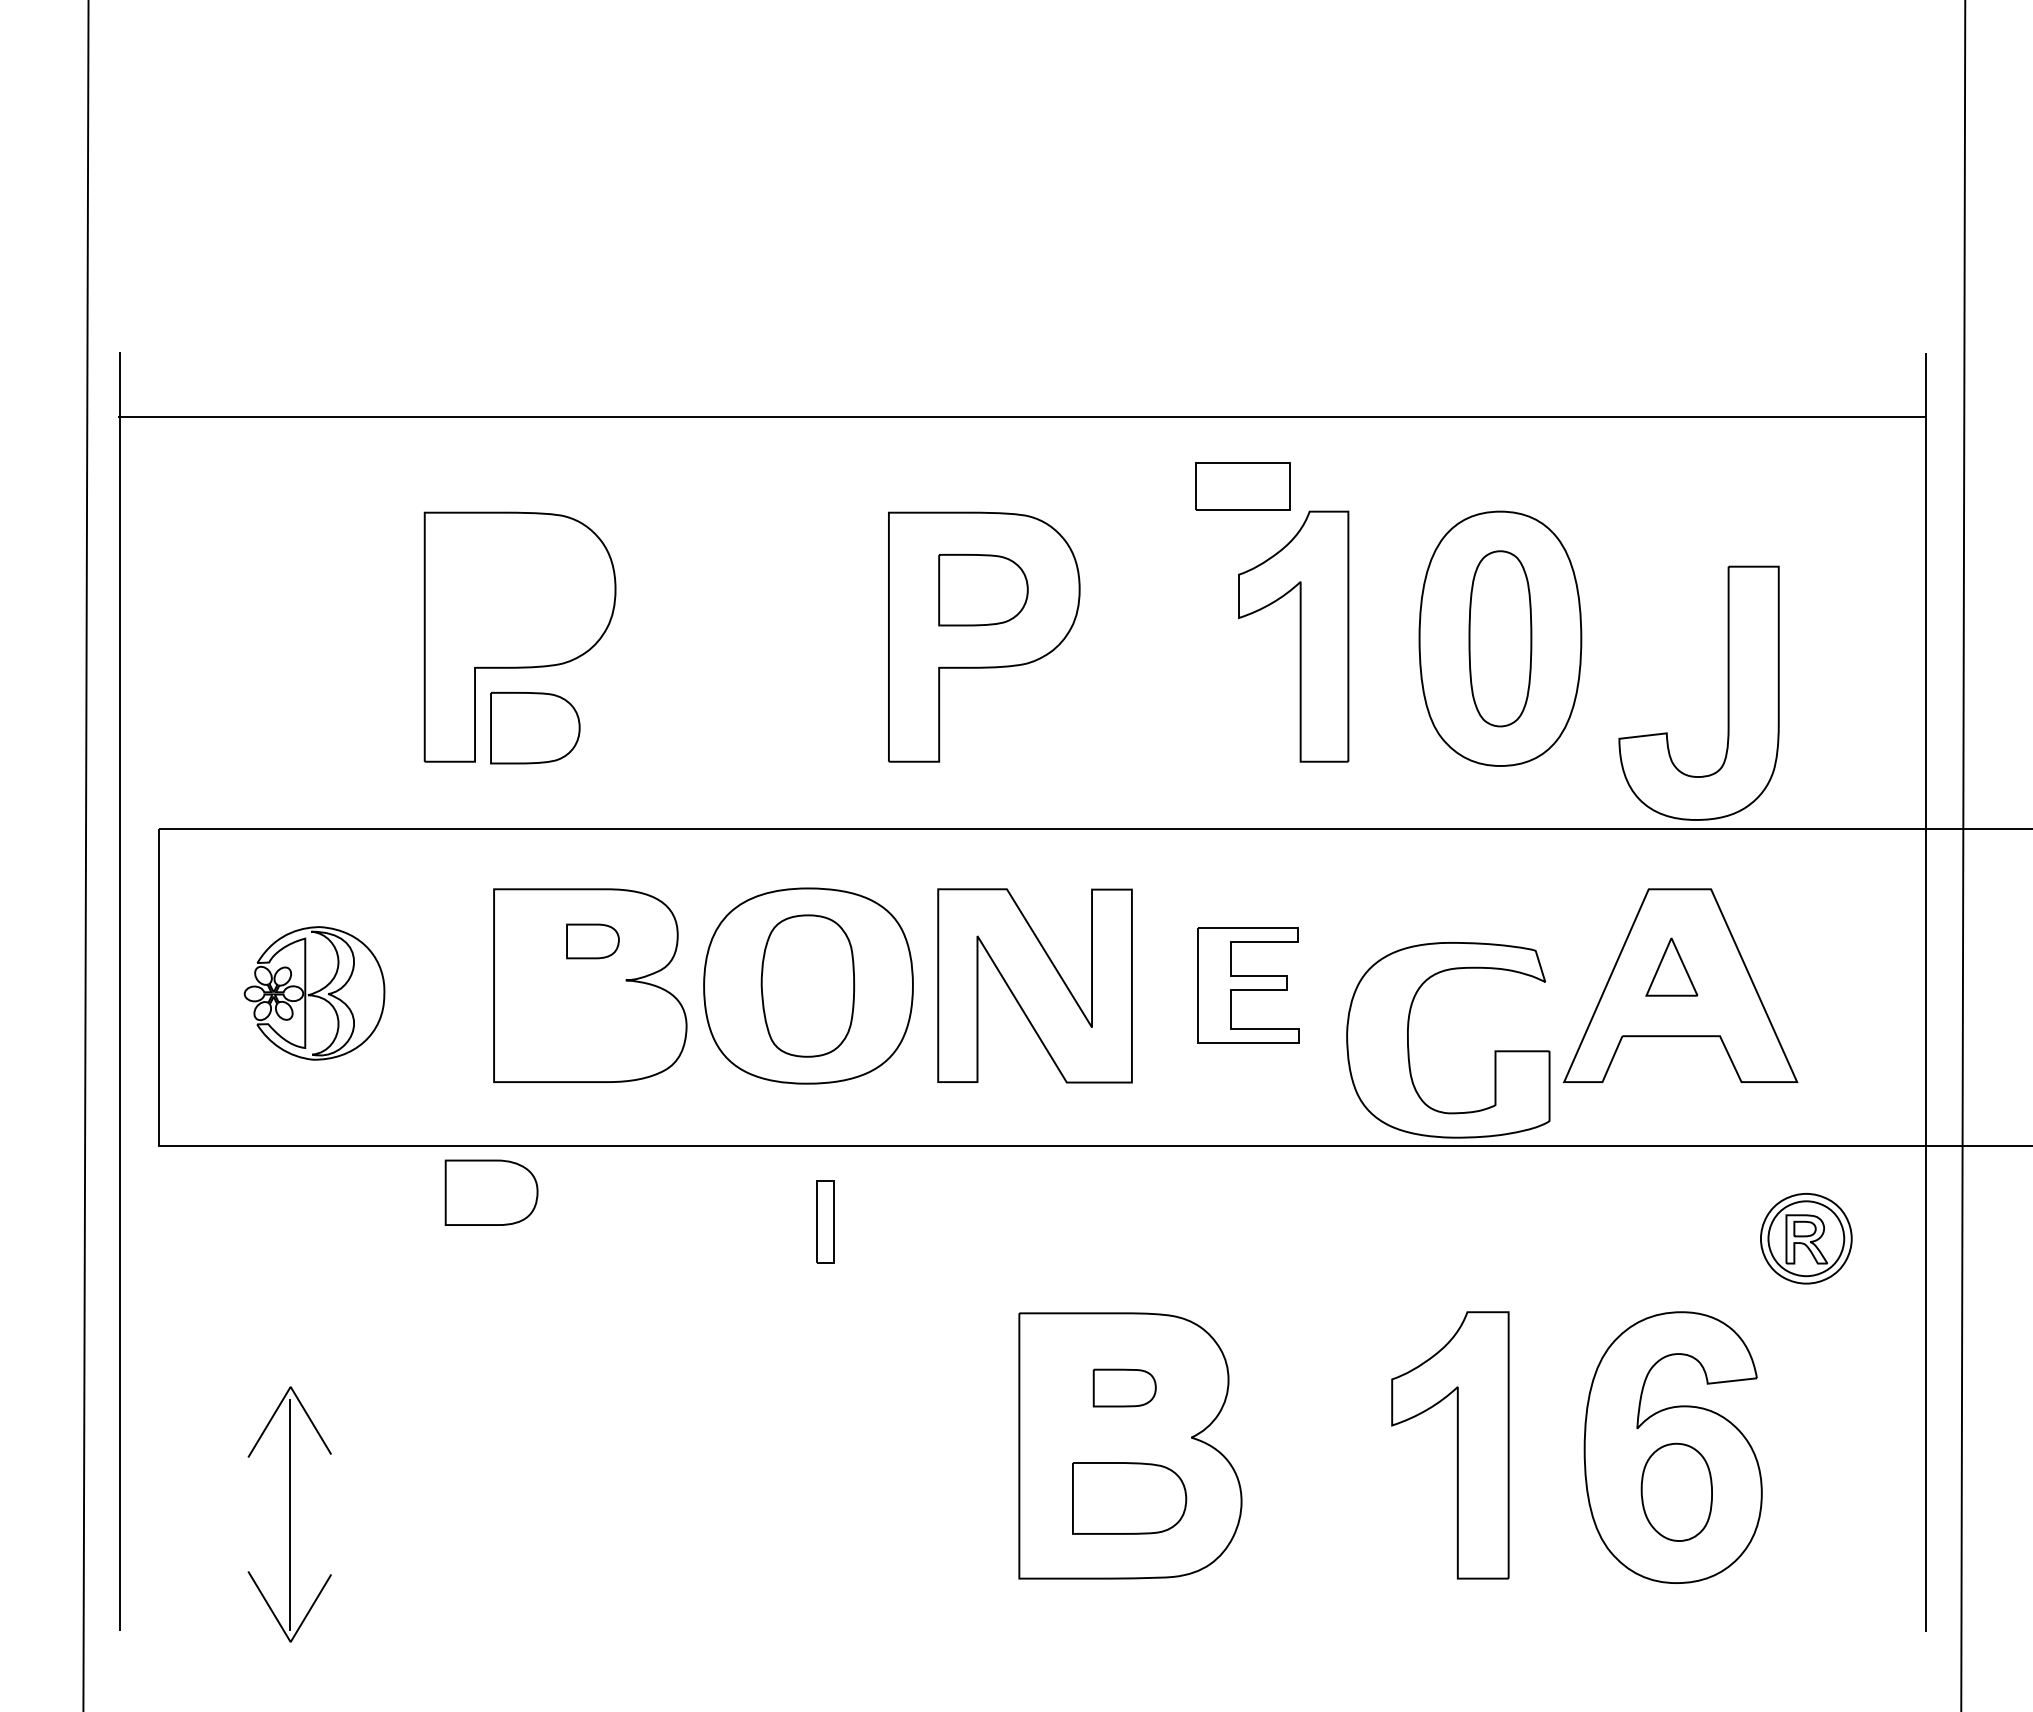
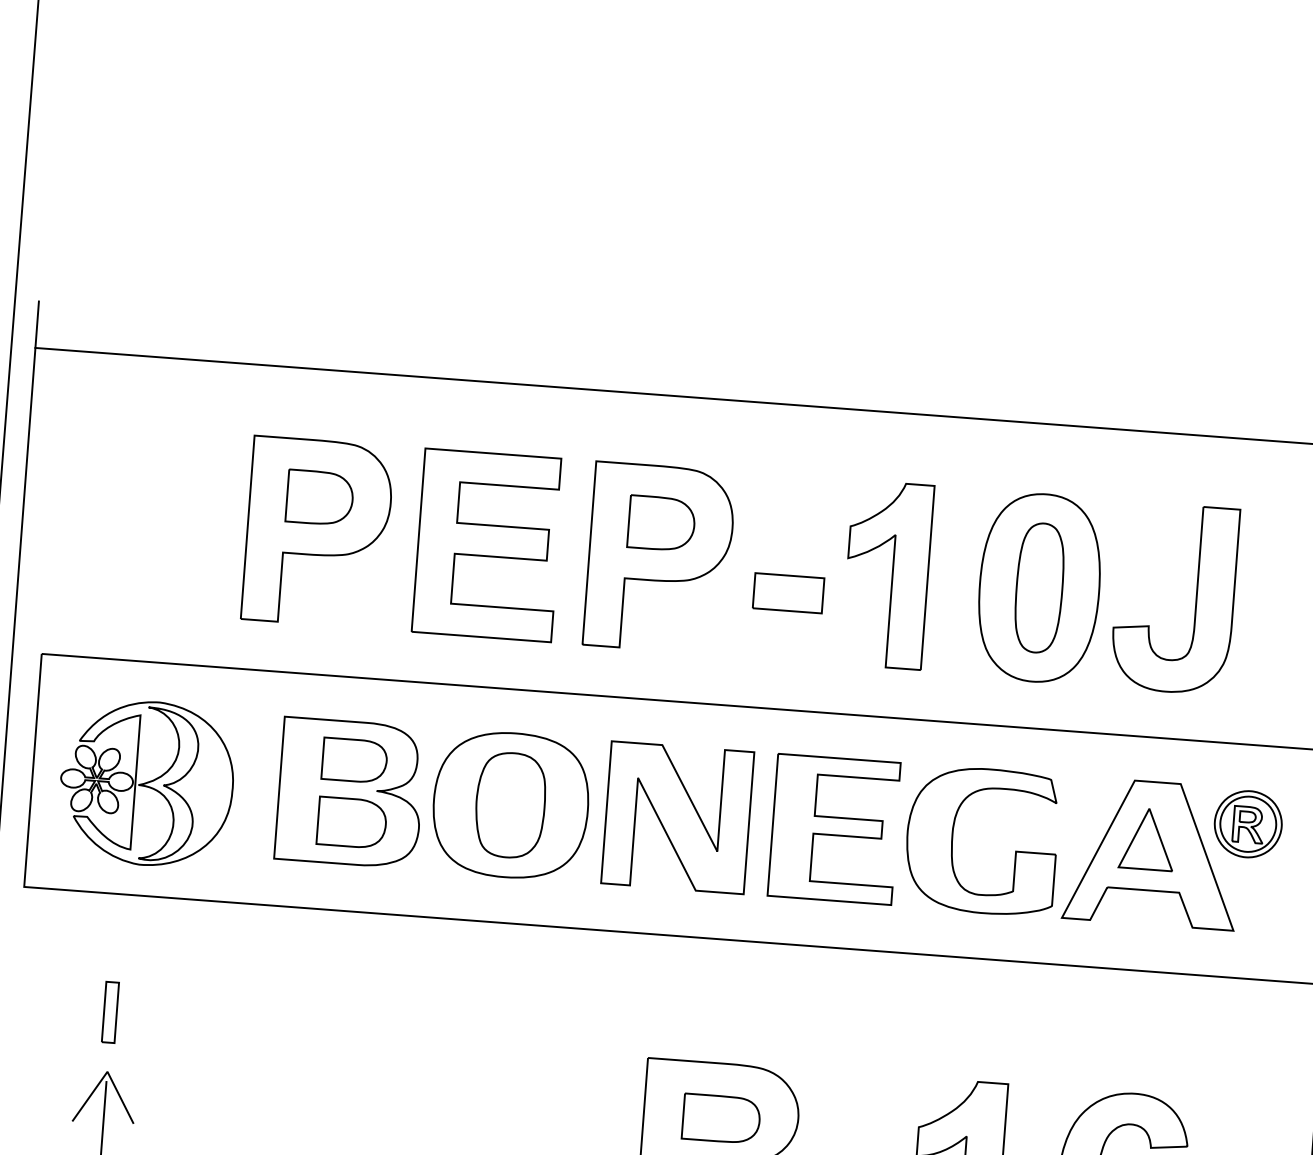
part: (1242, 486) -> (788, 593), moved
part: (751, 637) -> (488, 545), added
part: (1727, 692) -> (1195, 599), moved
part: (535, 728) -> (320, 498), moved
part: (592, 941) -> (354, 760), size x1.67
part: (1671, 966) -> (1147, 838), size x1.43
part: (1247, 985) -> (834, 829), size x1.67
part: (314, 993) -> (146, 783), size x1.67
part: (1409, 1048) -> (952, 844), moved
part: (491, 1192) -> (351, 822), moved
part: (825, 1221) -> (110, 1011), moved
part: (1806, 1238) -> (1248, 824), moved
part: (1124, 1387) -> (721, 1118), size x1.67

